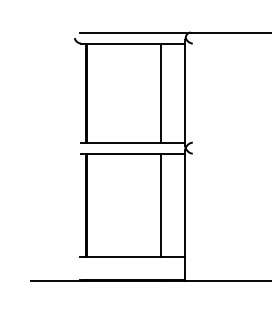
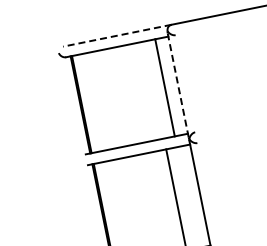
line: (135, 32) -> (117, 35), solid -> dashed
line: (161, 92) -> (165, 87), moved
line: (185, 92) -> (178, 84), solid -> dashed

